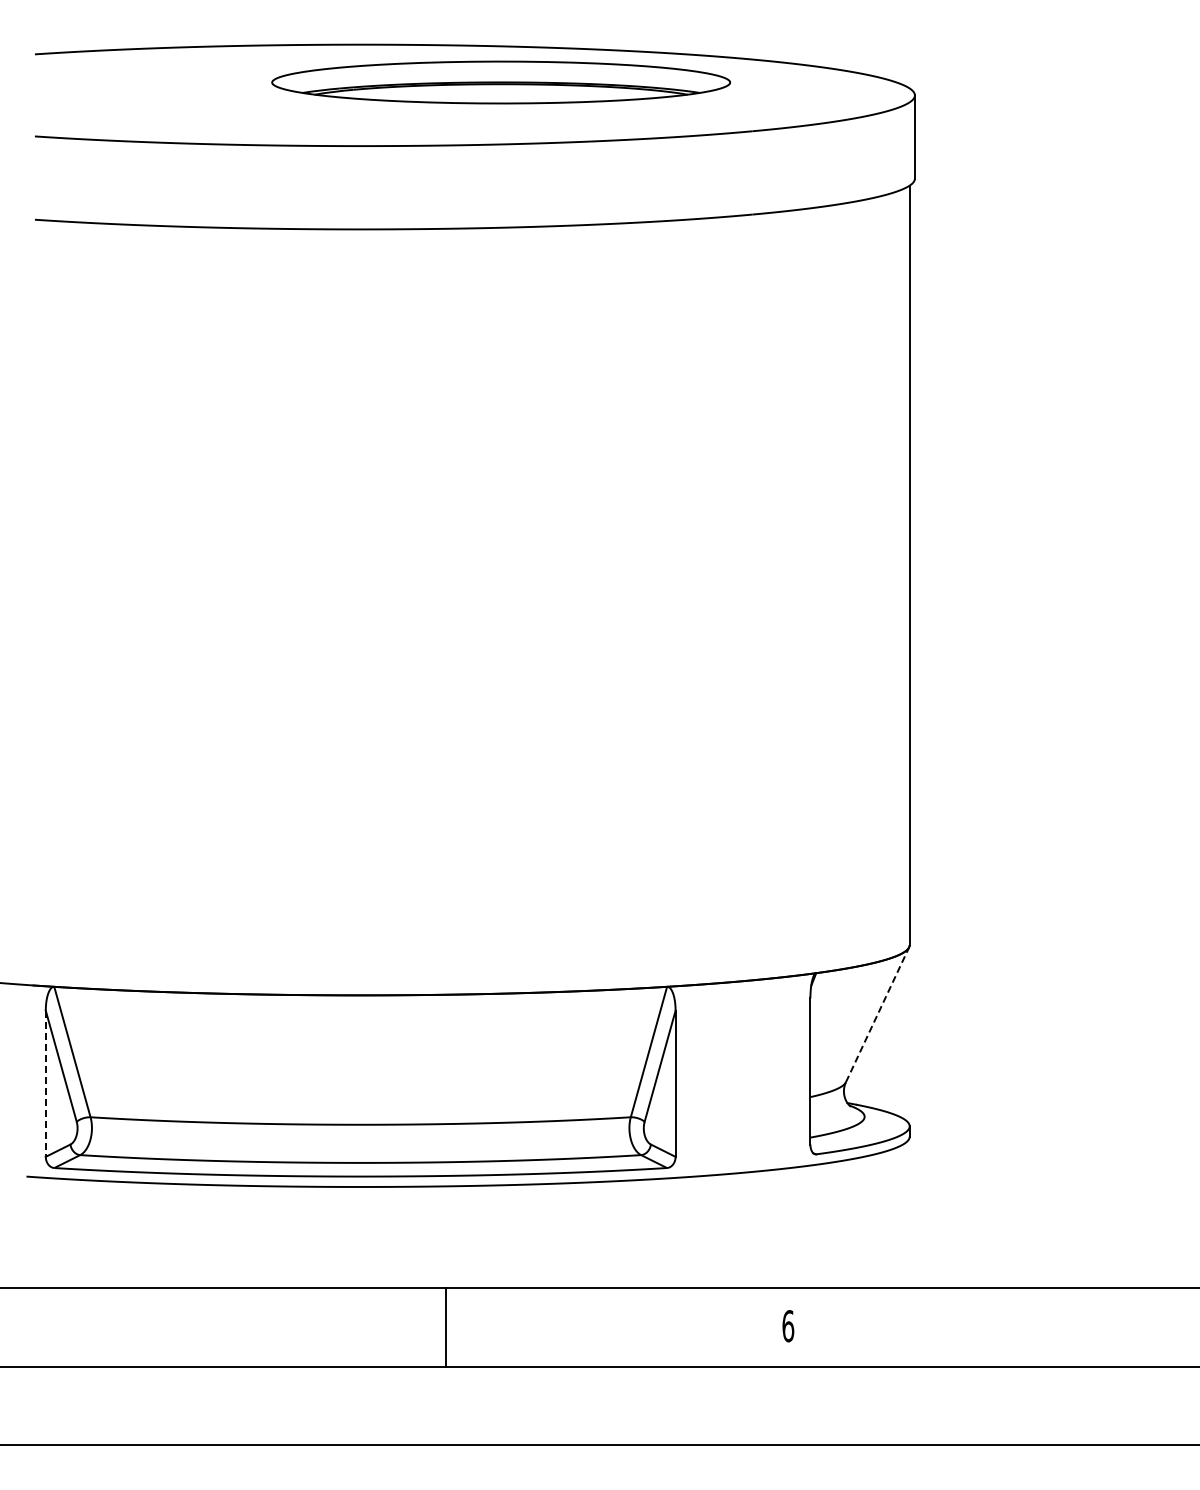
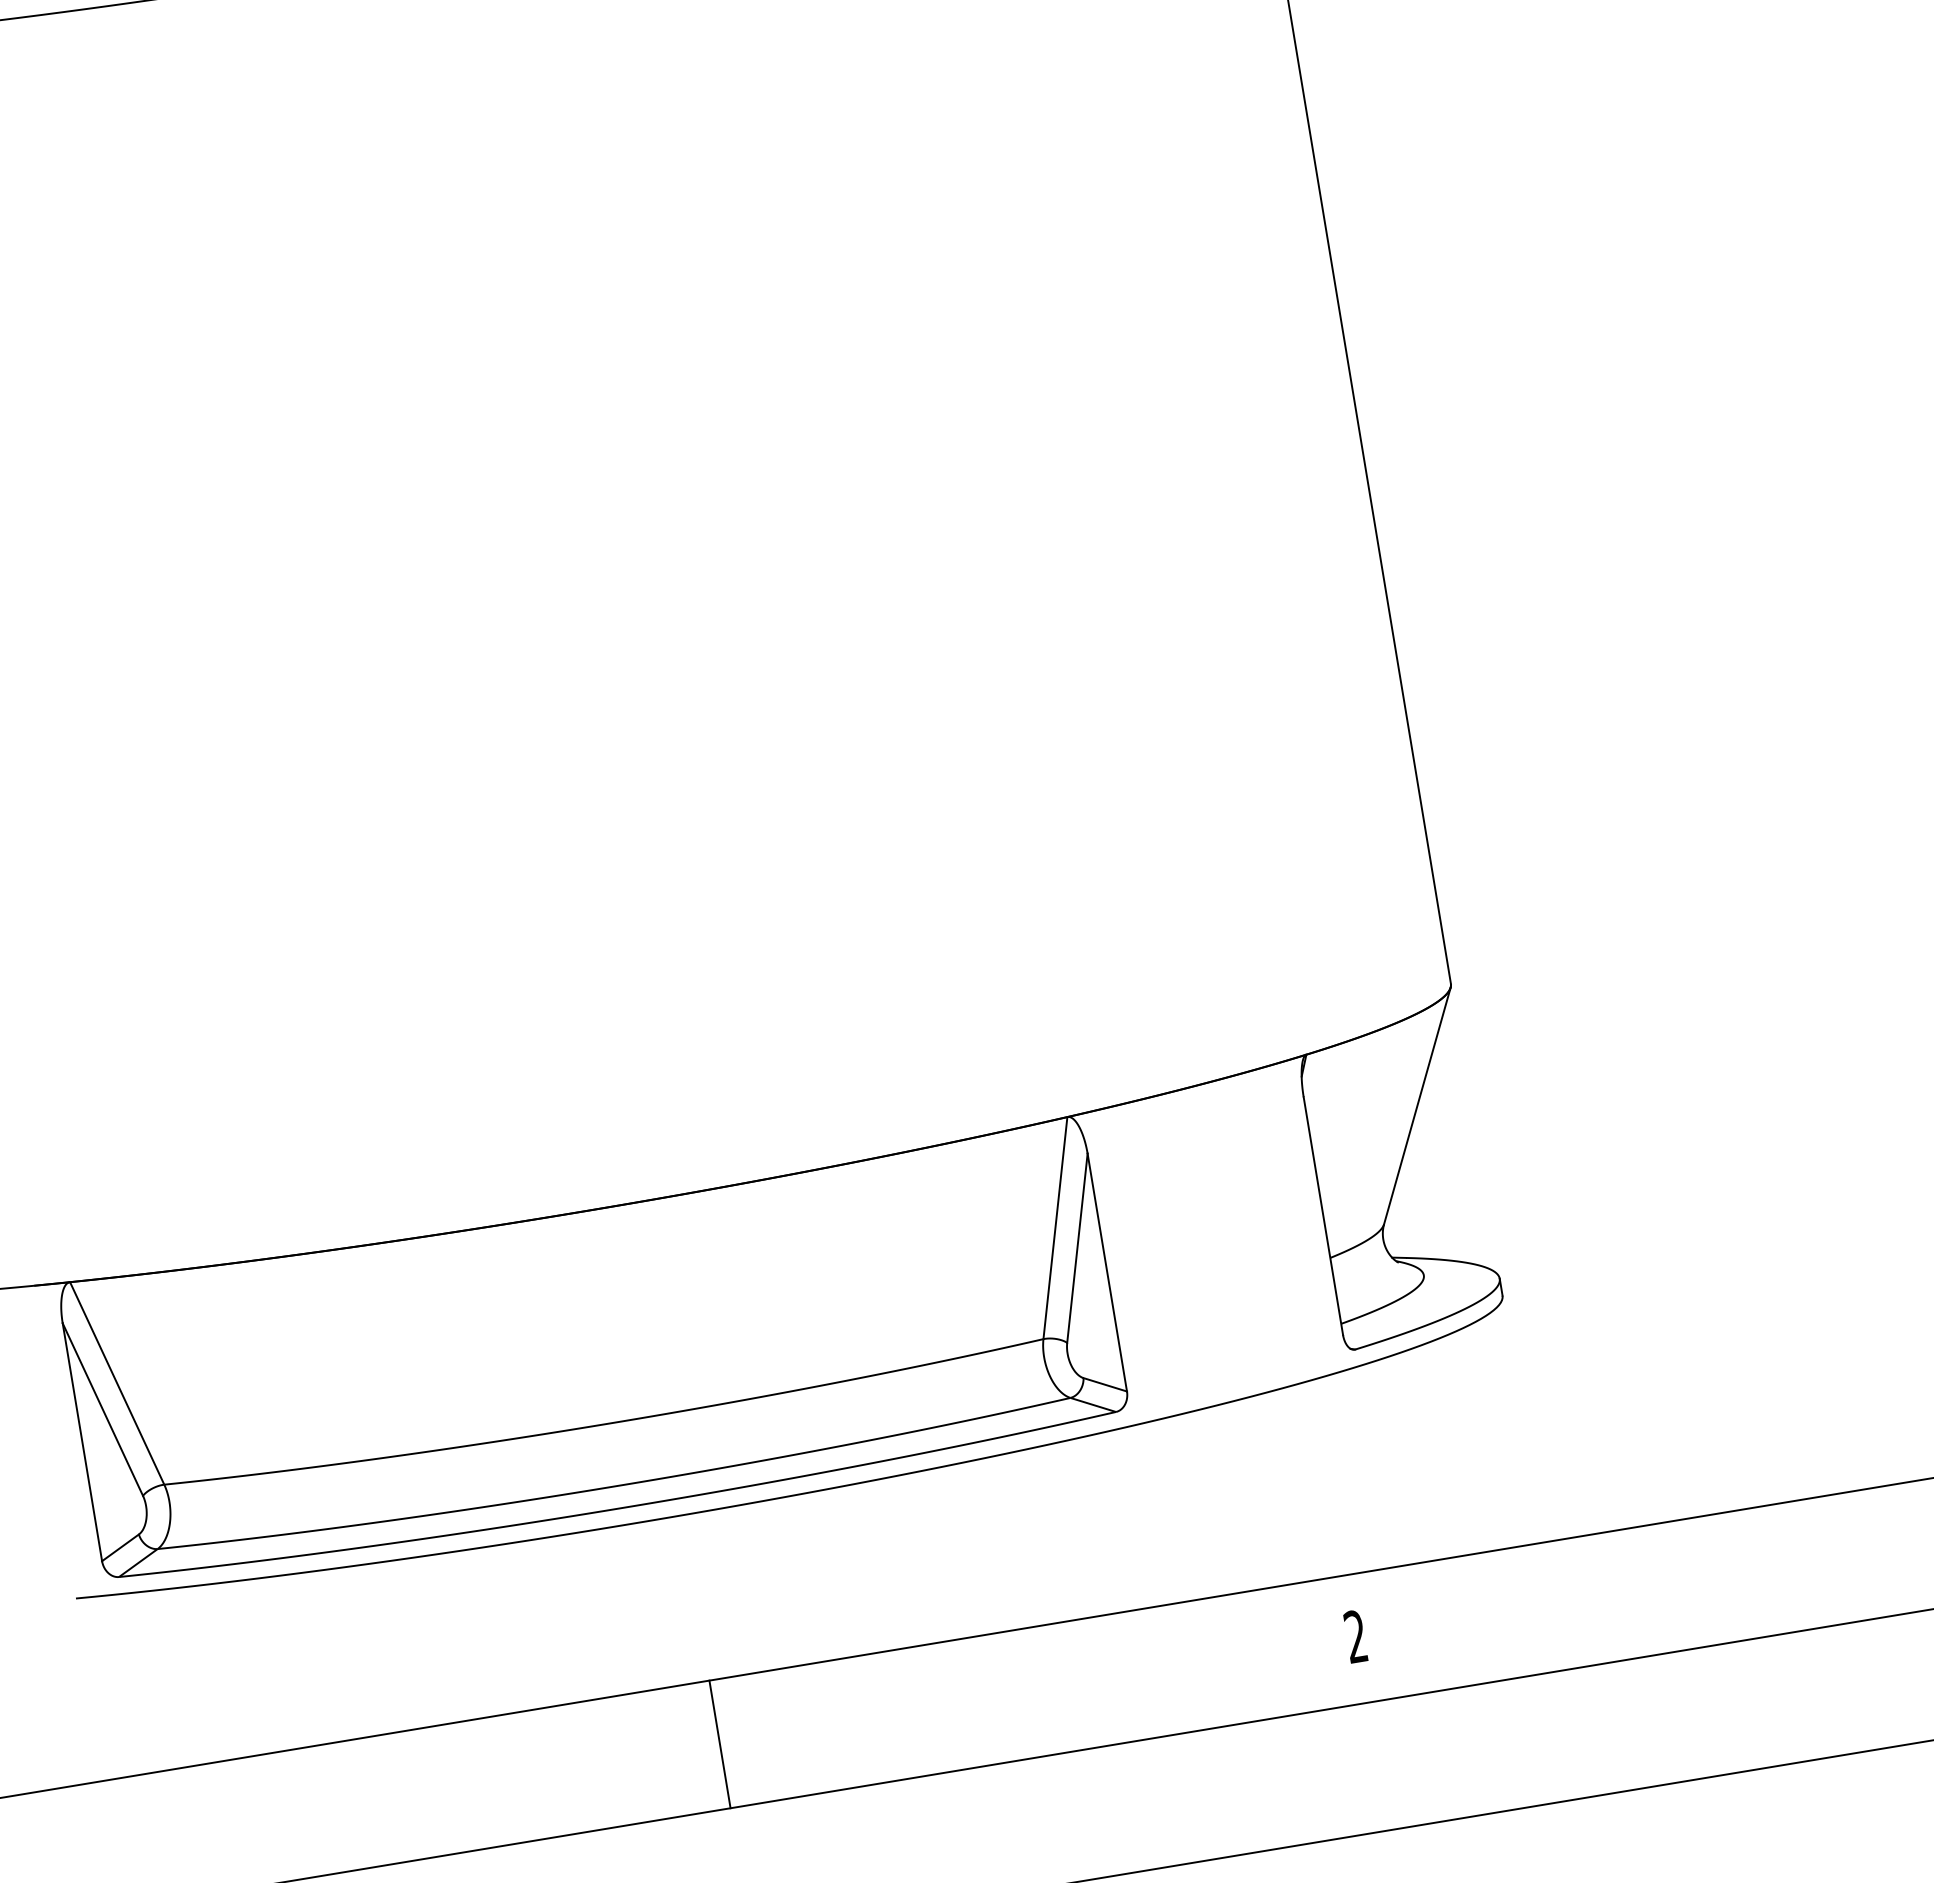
line: (877, 1014) -> (1417, 1105), dashed -> solid
line: (45, 1084) -> (82, 1443), dashed -> solid
text: (788, 1326) -> (1356, 1637), 6 -> 2
line: (446, 1327) -> (720, 1744), moved

